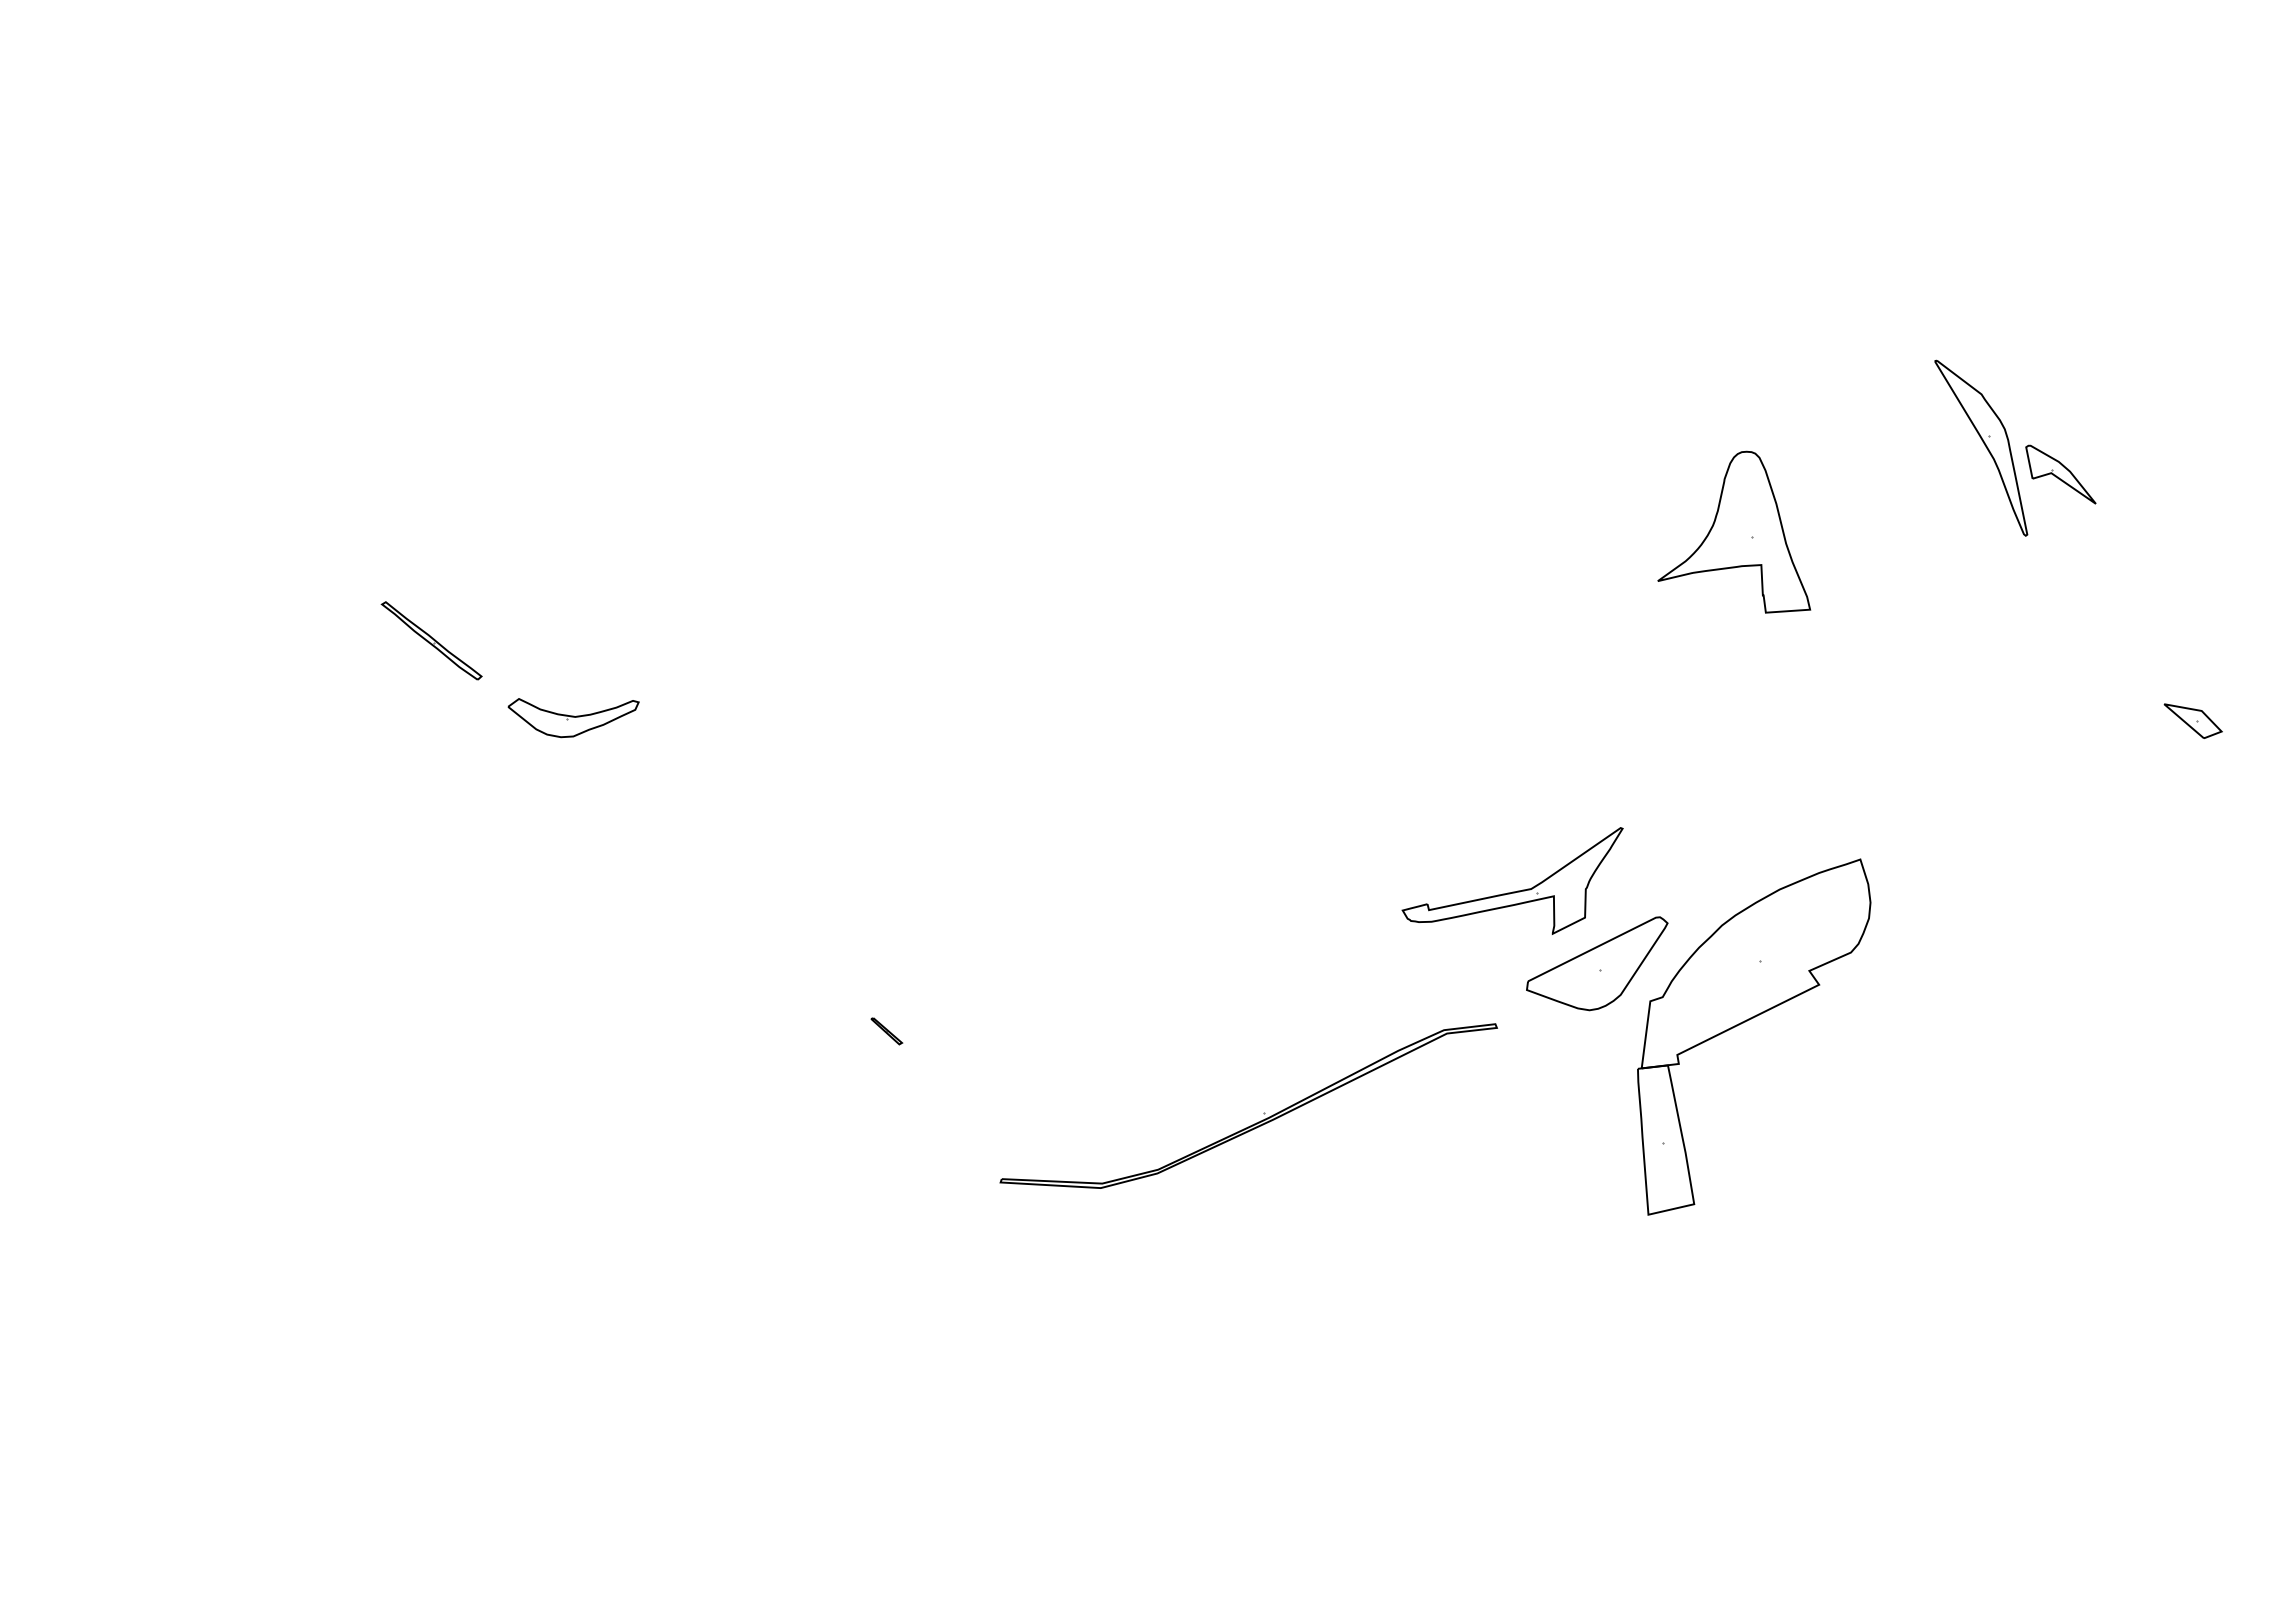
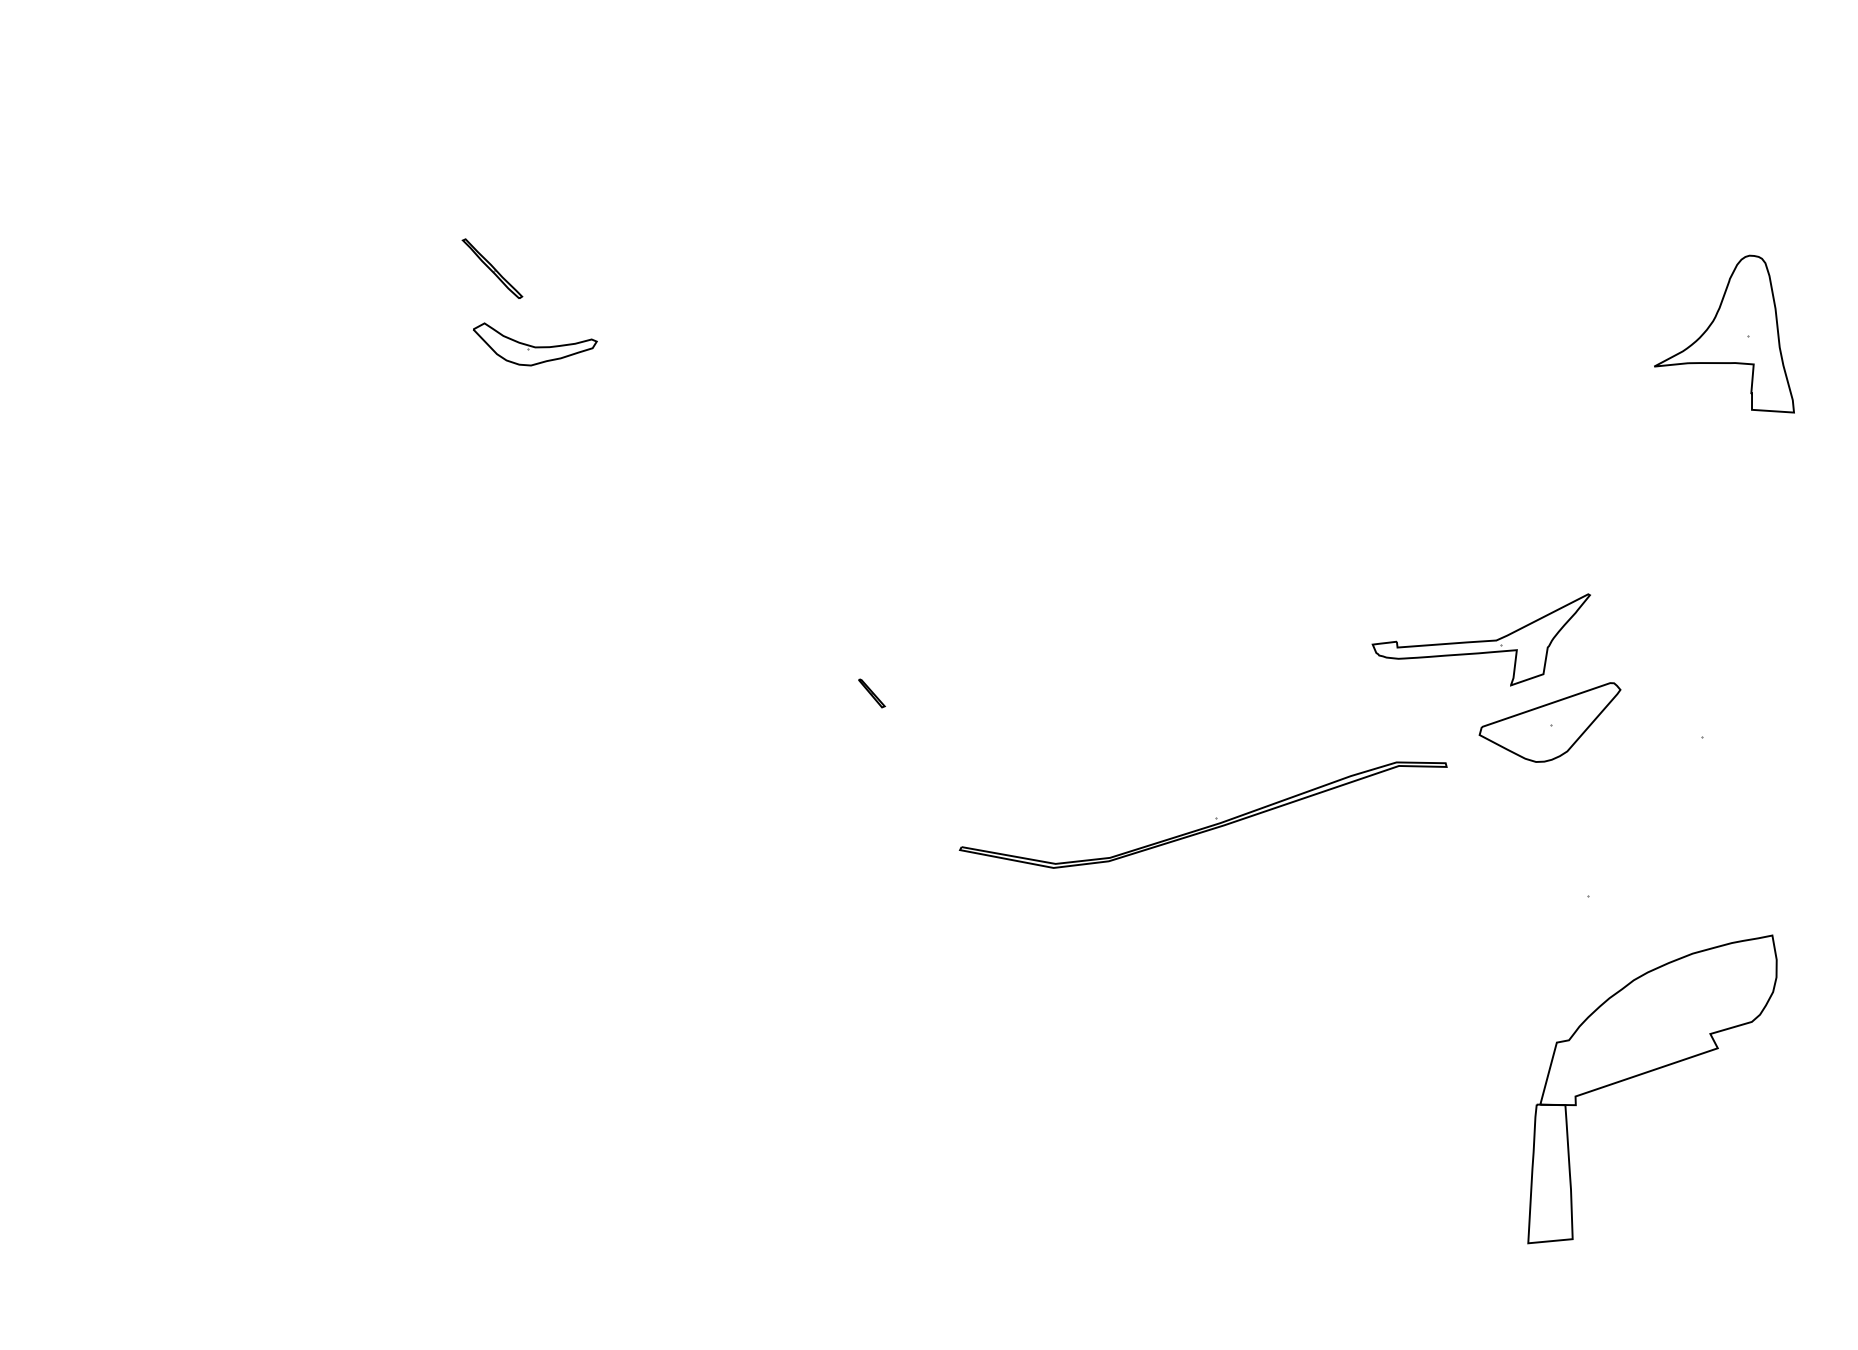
part: (431, 640) -> (492, 268), size x0.7
part: (573, 718) -> (533, 348), moved
part: (1747, 1021) -> (1645, 1073), moved

